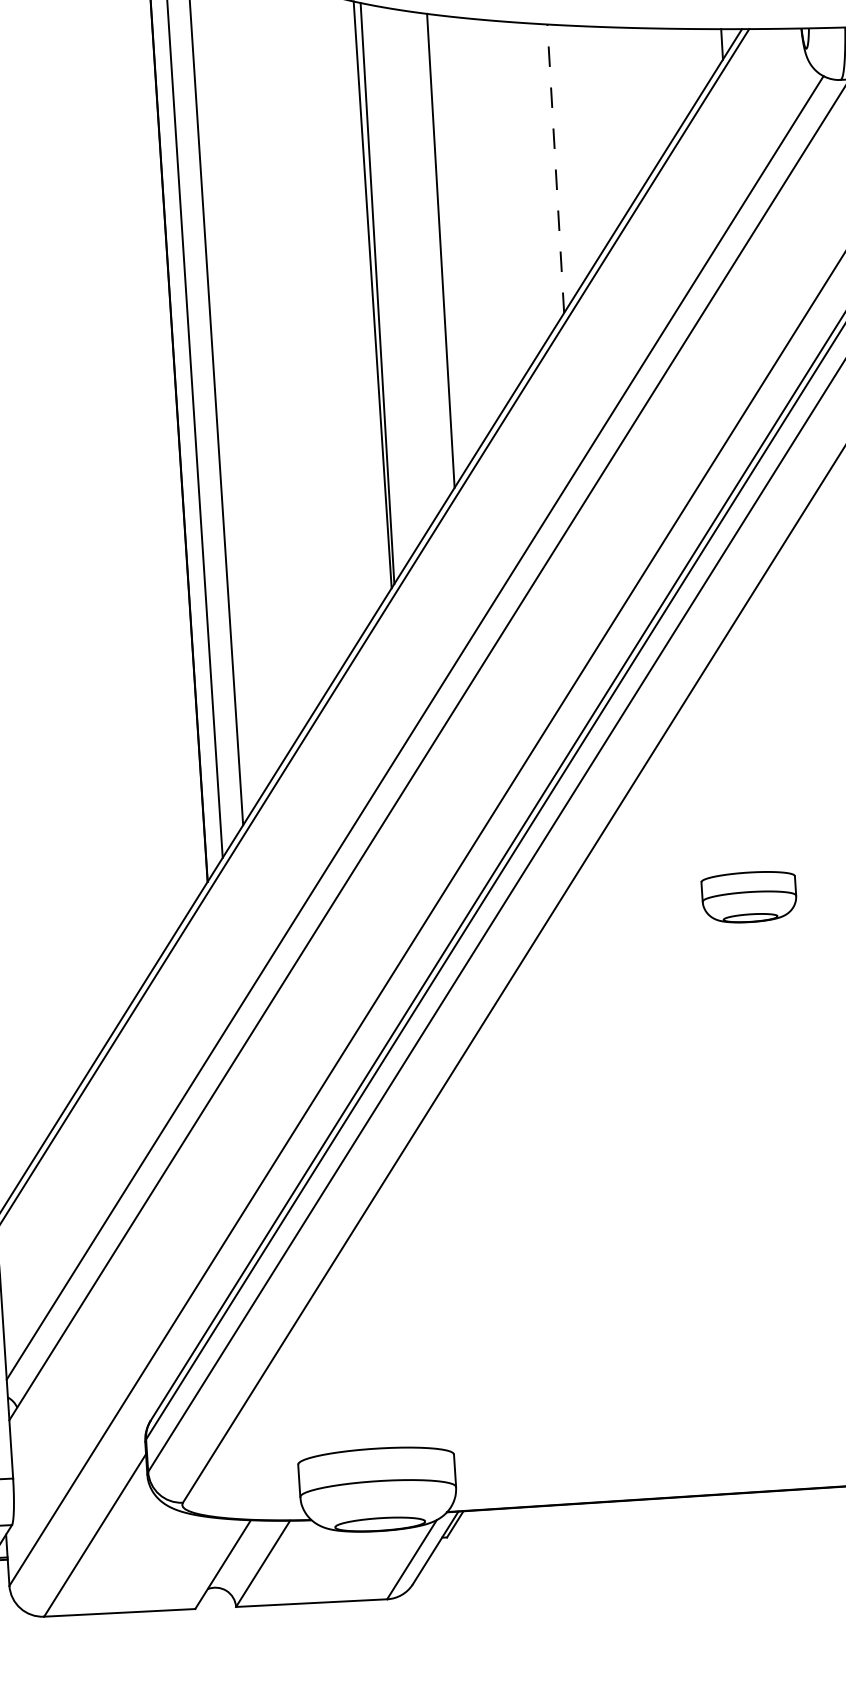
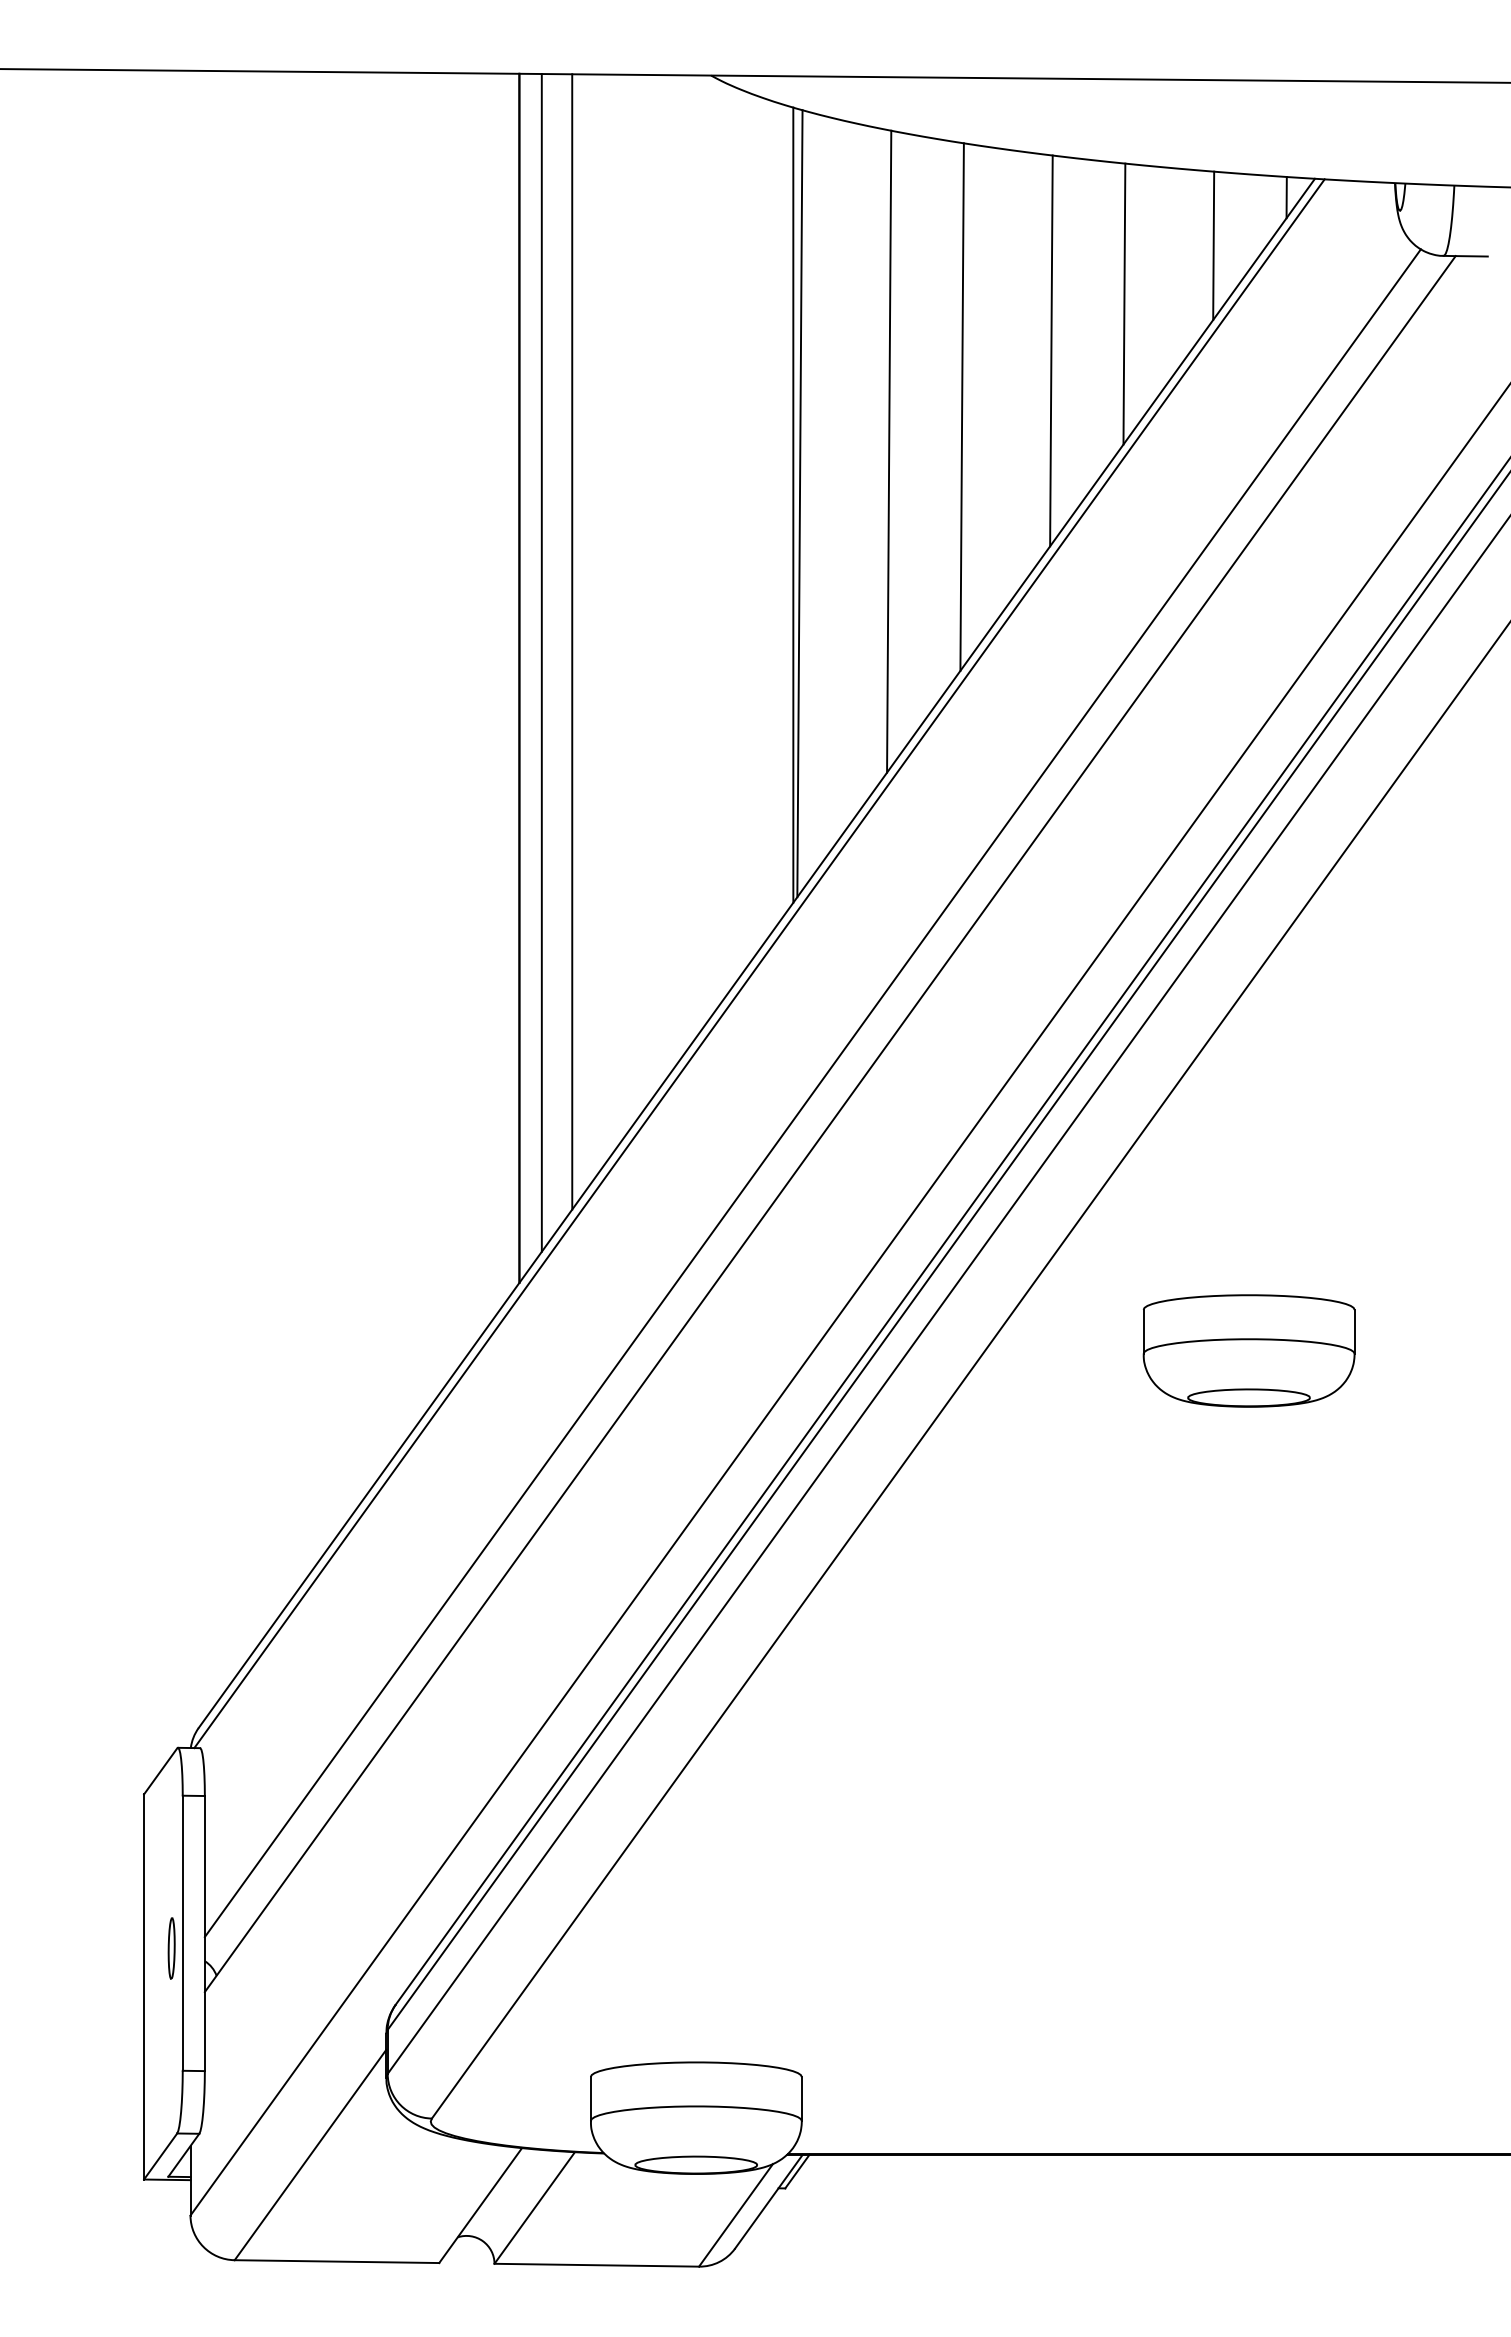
line: (670, 83) -> (1213, 245), added
line: (607, 130) -> (1124, 303), added
line: (555, 168) -> (1051, 350), dashed -> solid
line: (492, 214) -> (961, 406), added
part: (748, 896) -> (1248, 1350), size x1.67

